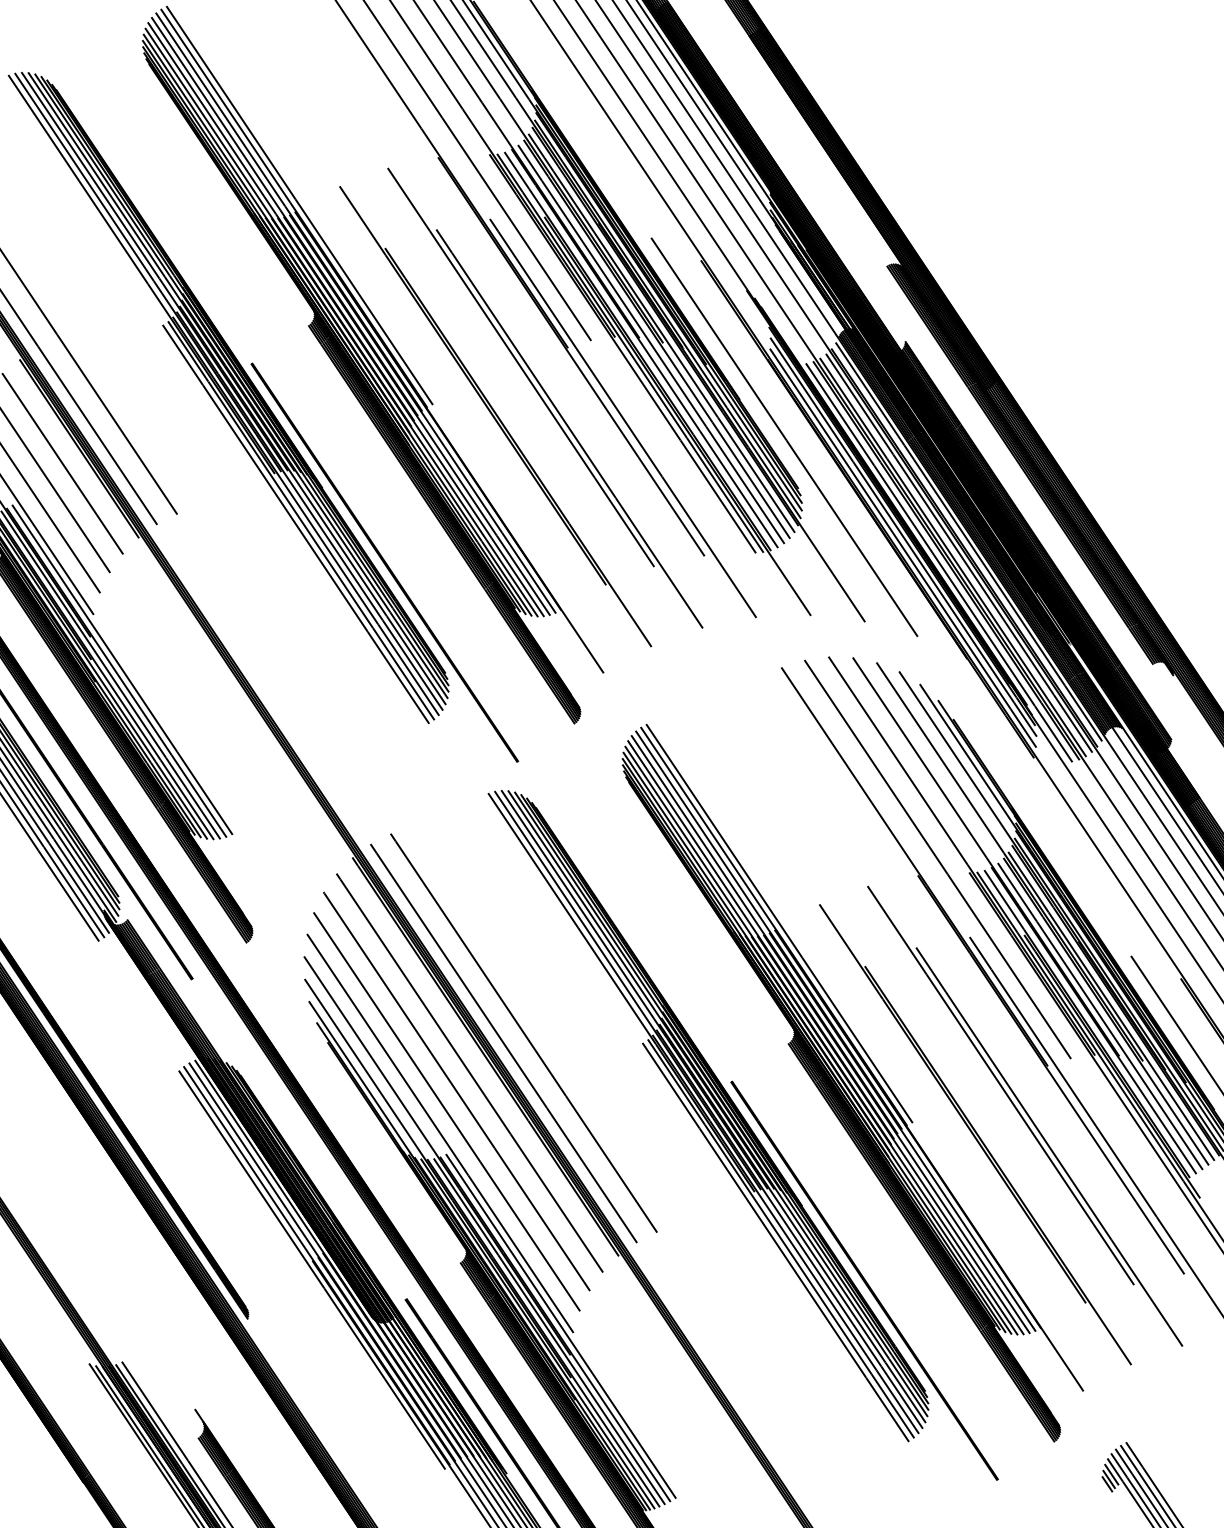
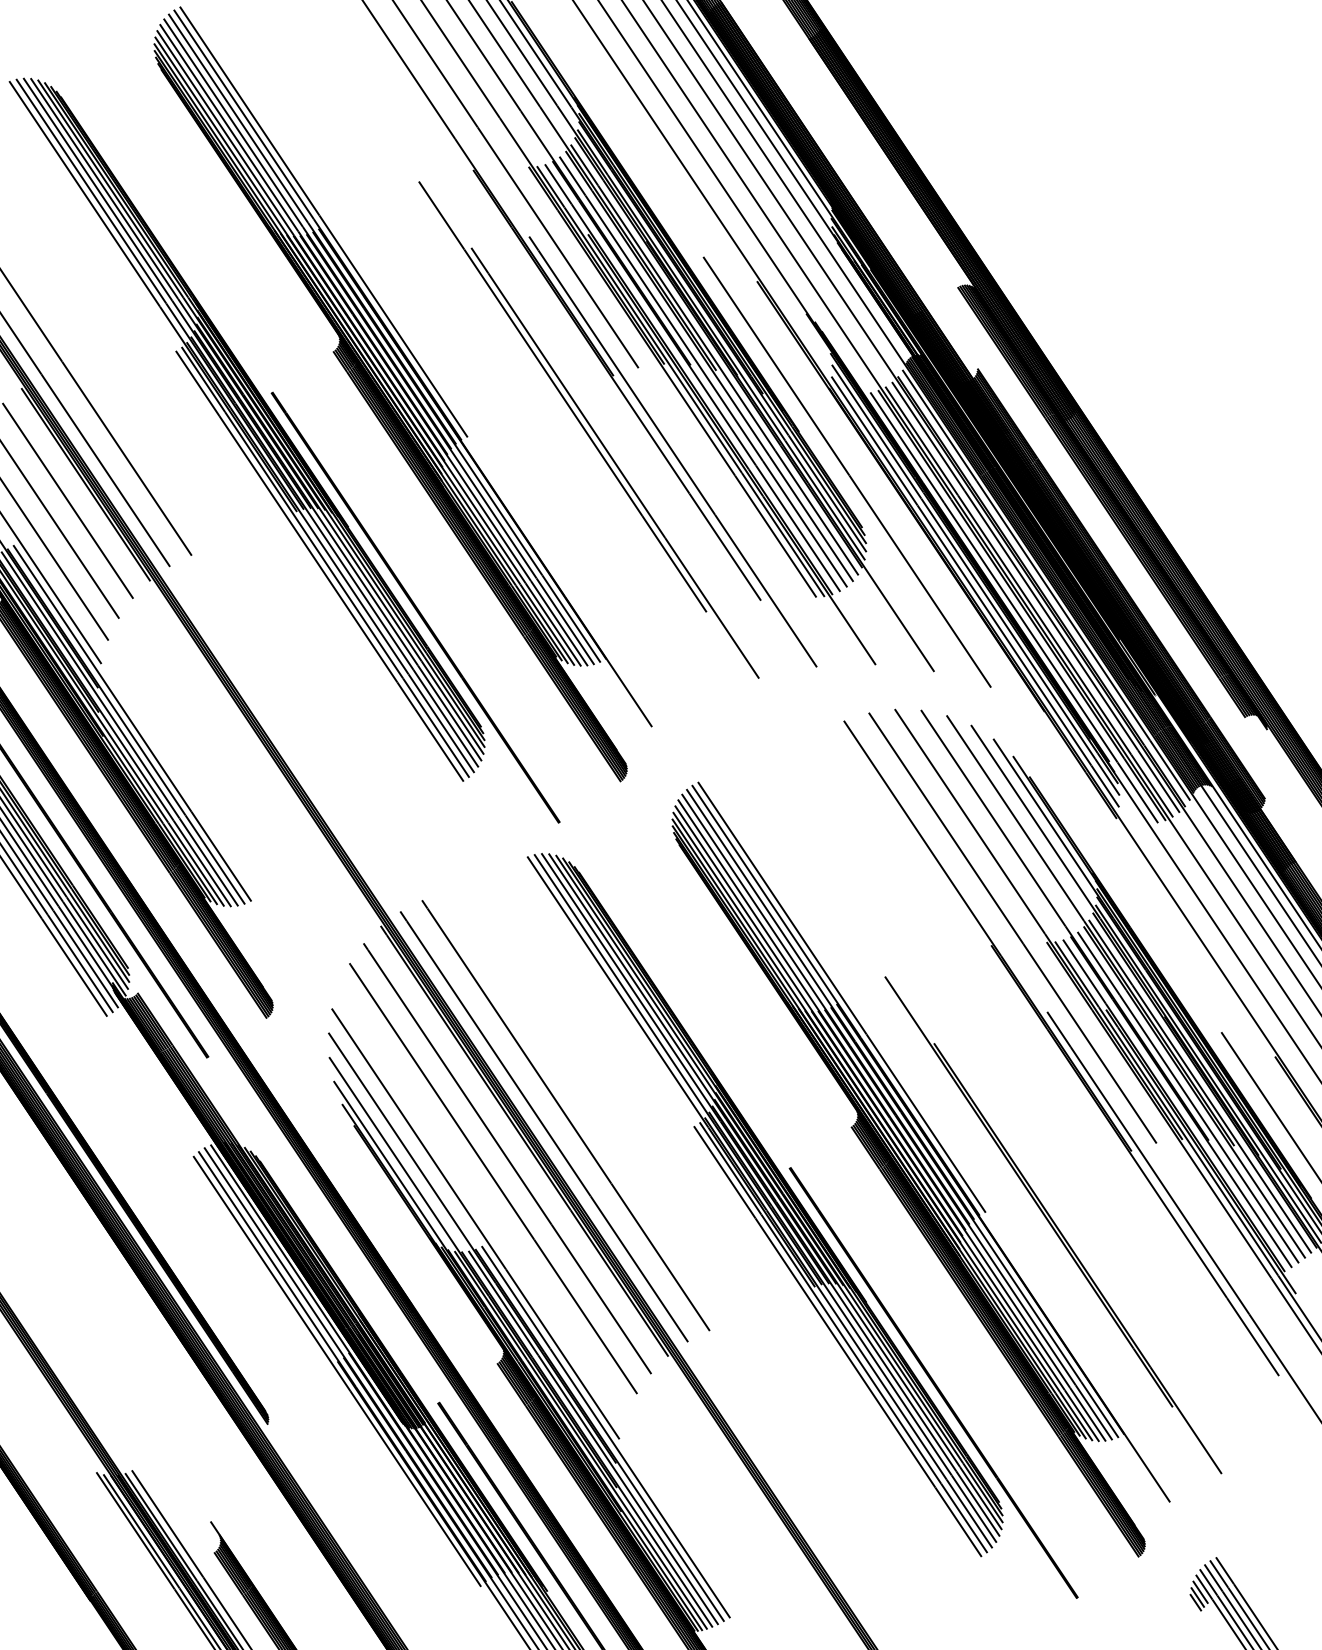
part: (495, 416) -> (535, 449), removed
line: (446, 1111) -> (482, 1200), removed
part: (1024, 1116) -> (1106, 1205), removed

